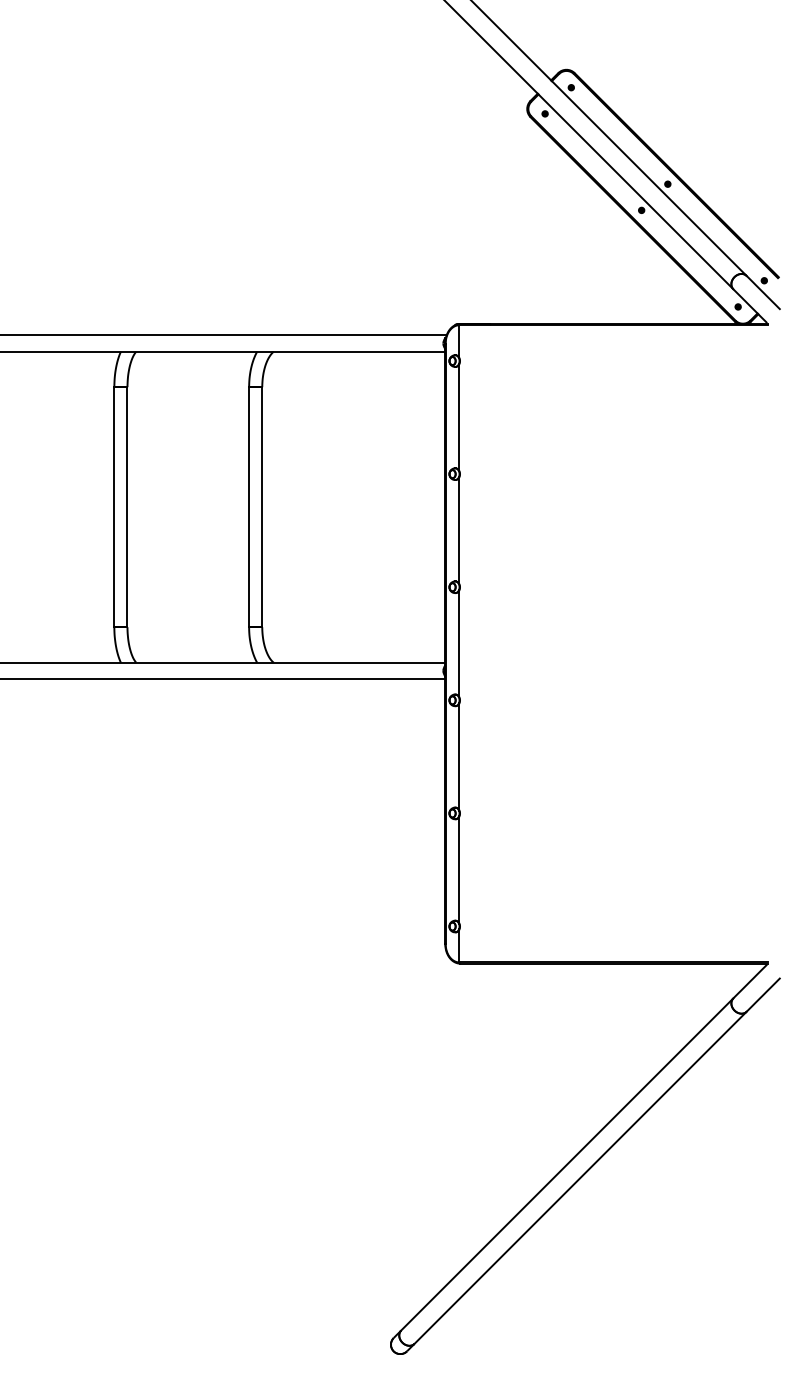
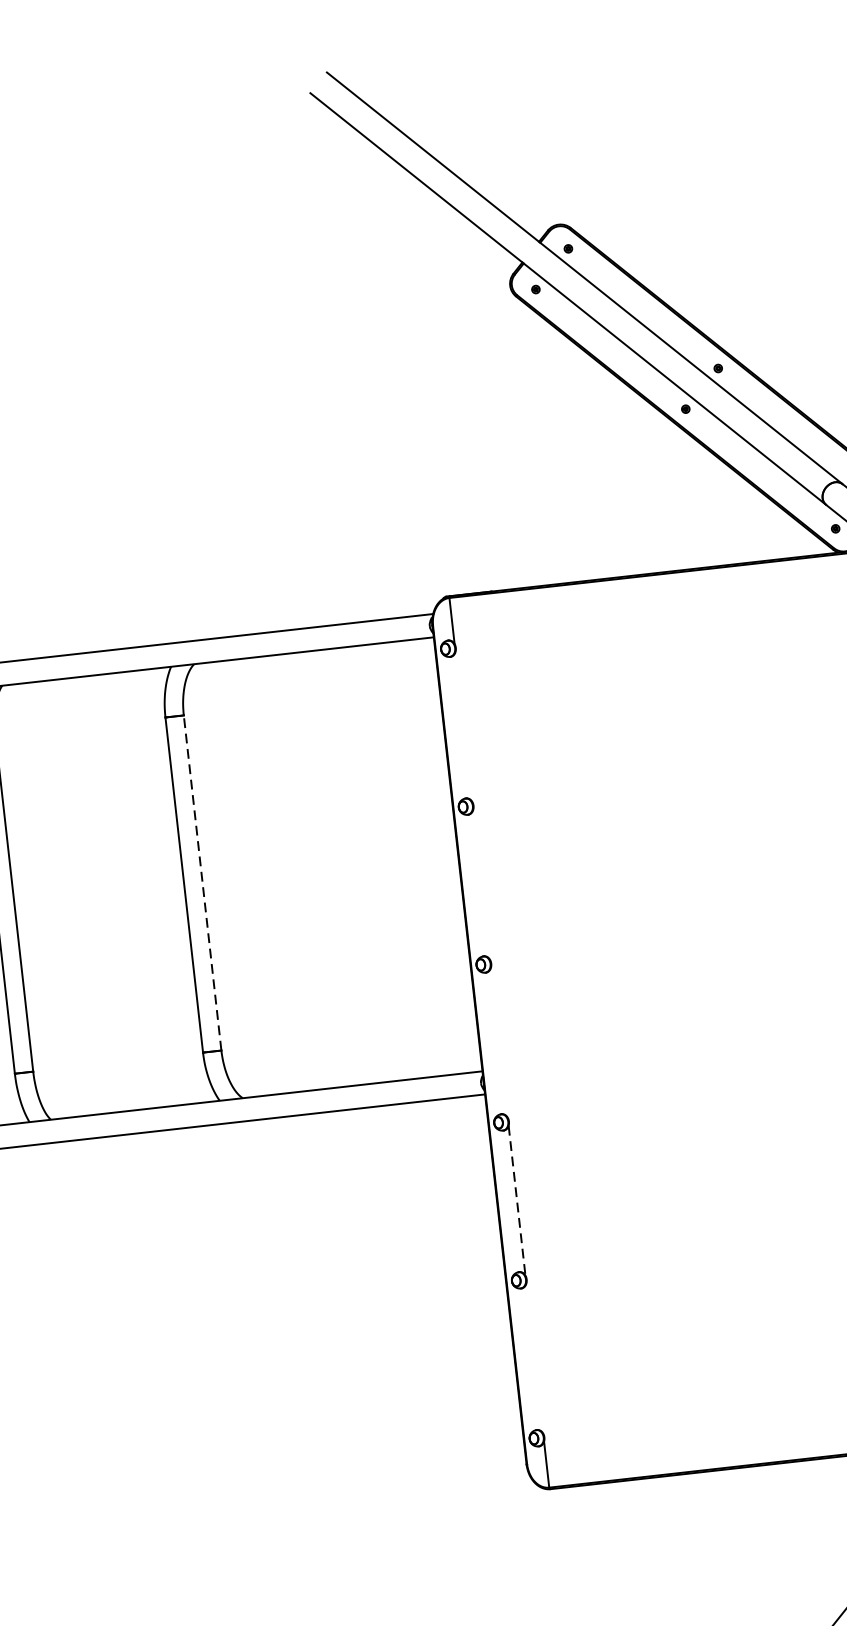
line: (459, 417) -> (463, 726), removed
line: (262, 506) -> (202, 881), solid -> dashed
line: (459, 530) -> (481, 884), removed
line: (459, 643) -> (499, 1042), removed
line: (459, 756) -> (517, 1200), solid -> dashed
line: (459, 869) -> (534, 1357), removed

